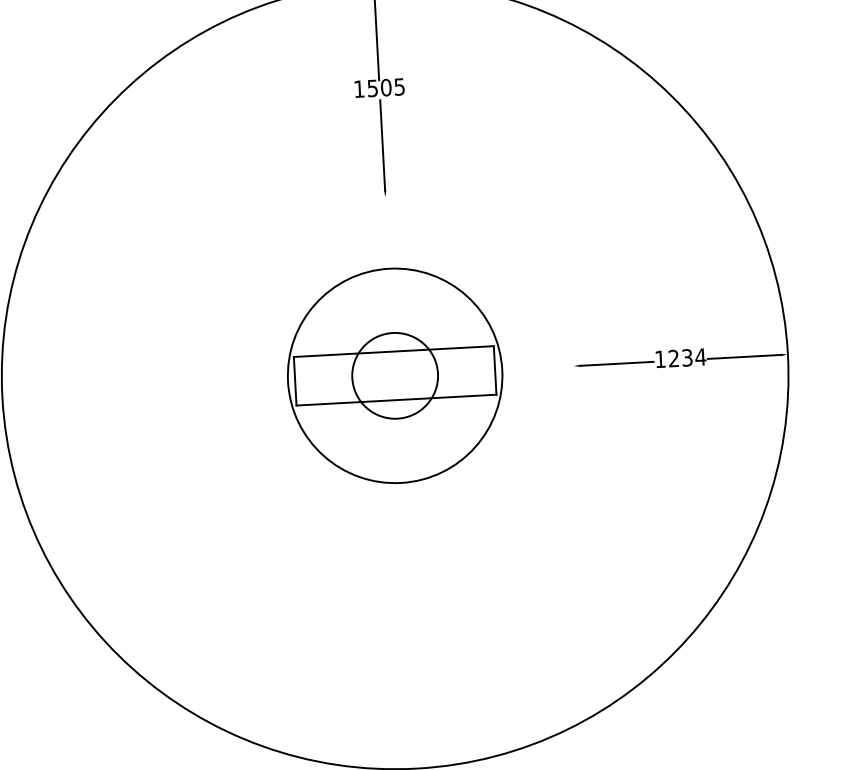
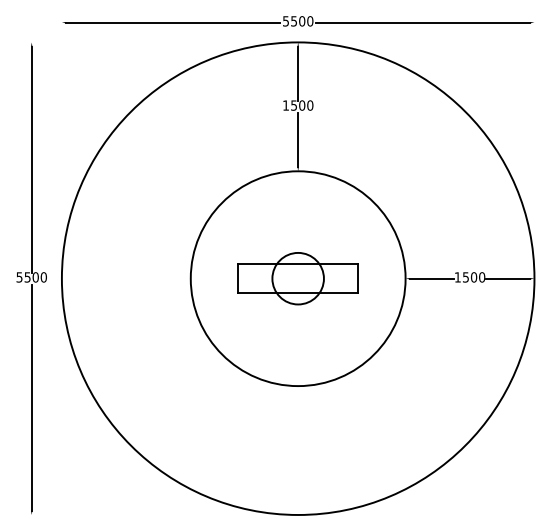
text: (400, 86) -> (310, 105), 1505 -> 1500
text: (688, 357) -> (474, 277), 1234 -> 1500
circle: (393, 375) -> (297, 278), size x1.67

